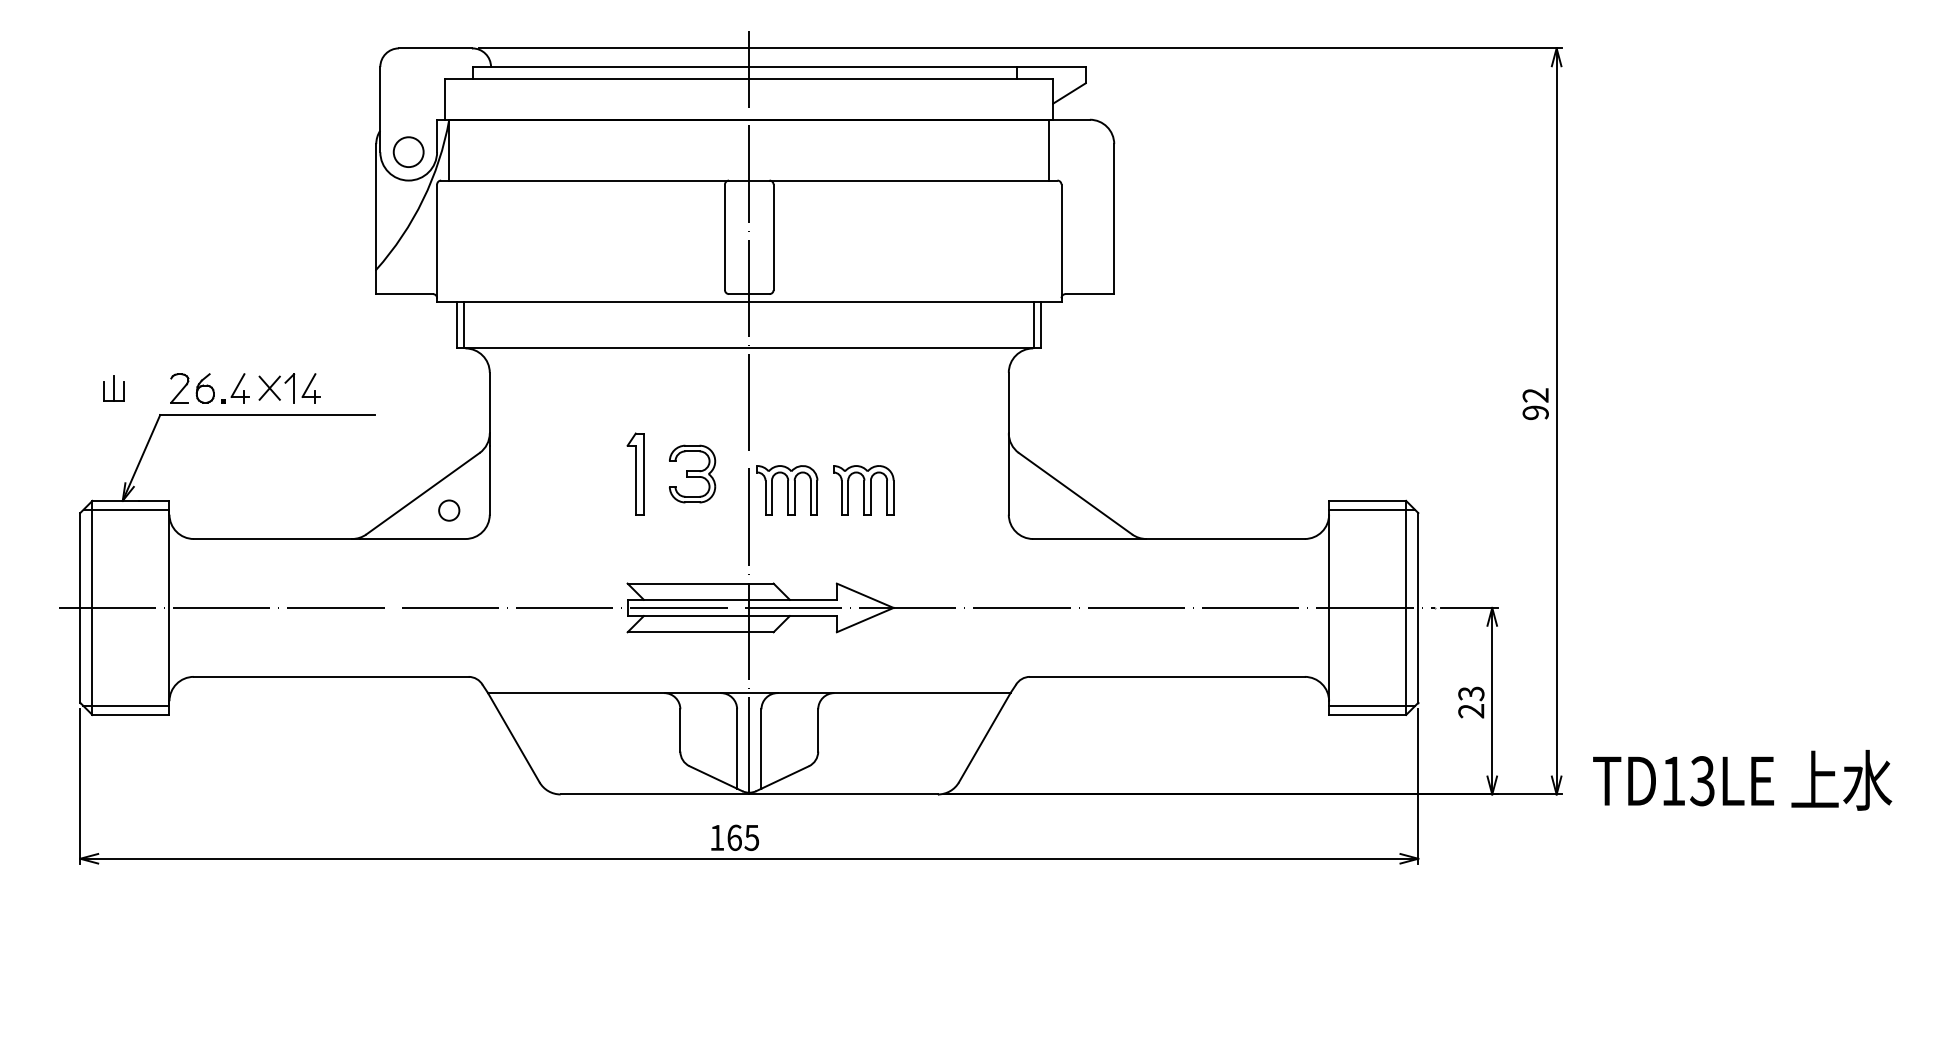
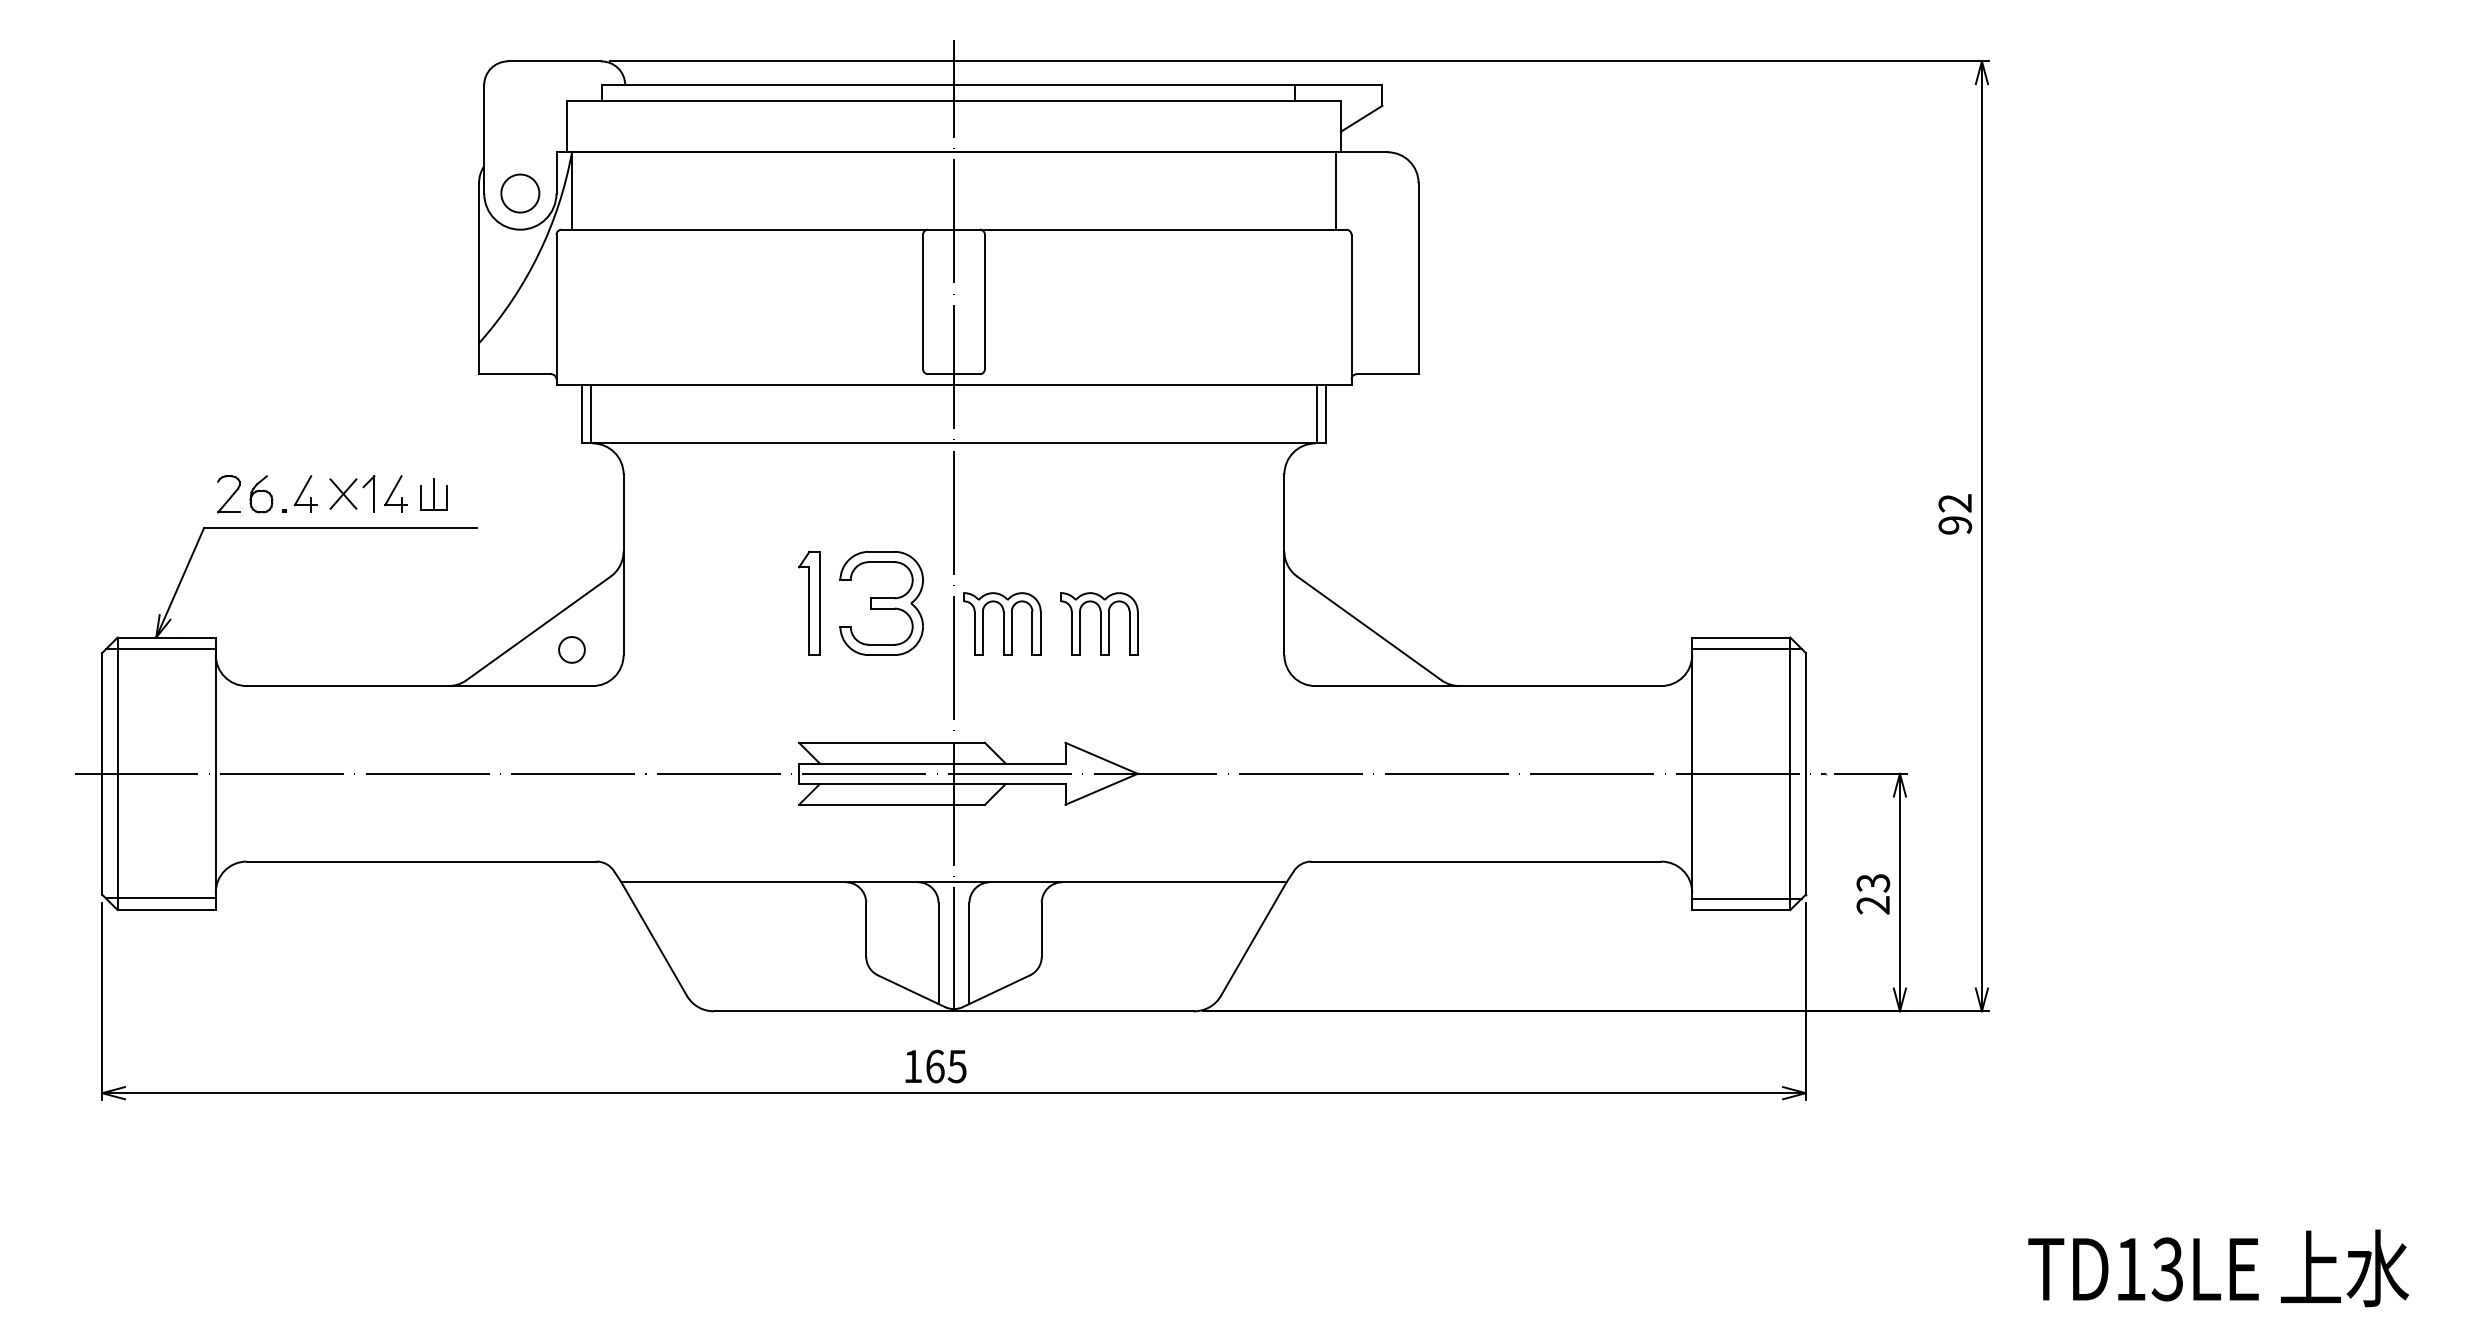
part: (113, 388) -> (433, 494), moved
part: (692, 473) -> (881, 602), size x1.43
text: (1742, 780) -> (2218, 1268), moved

